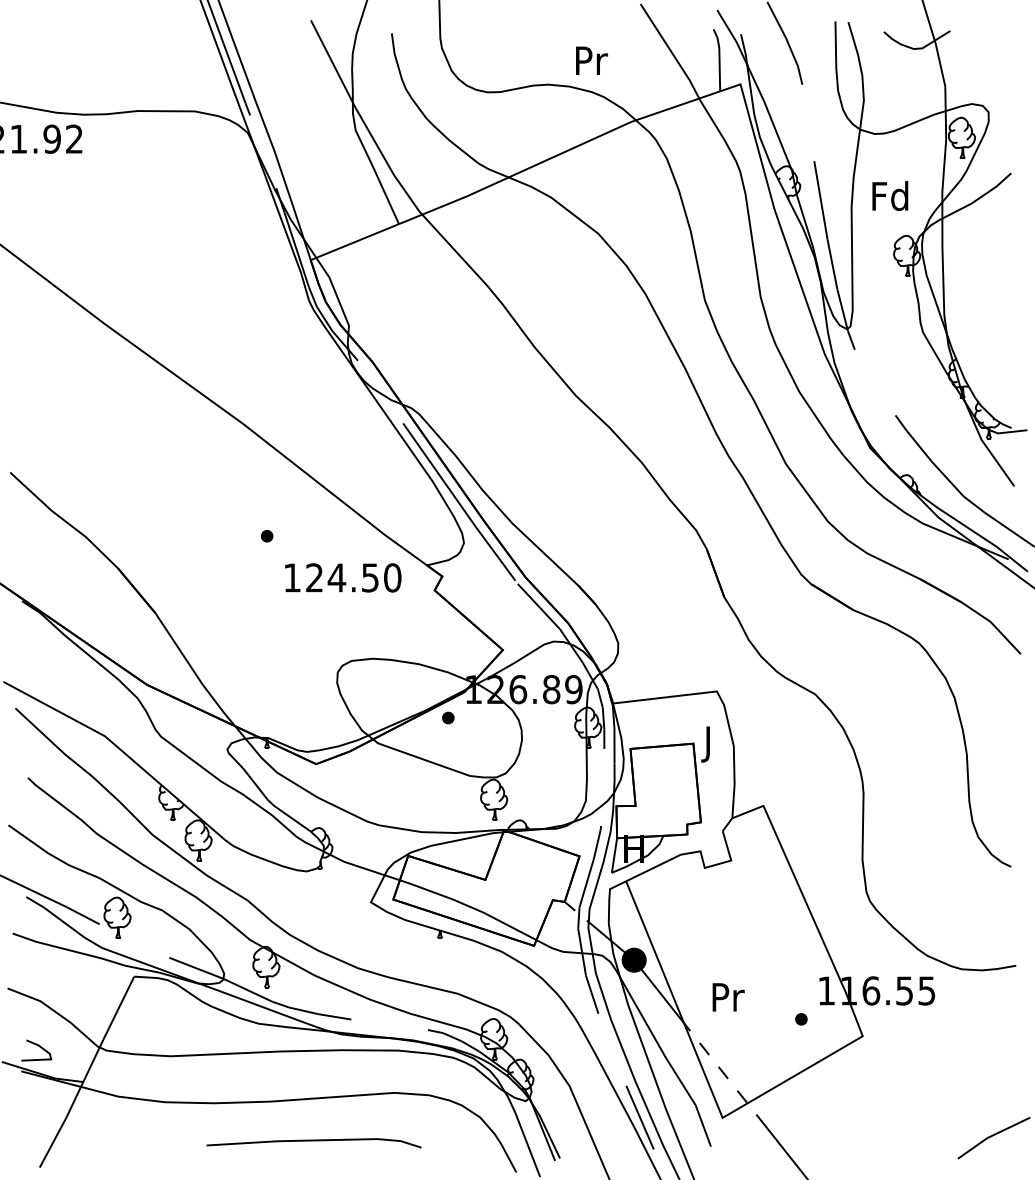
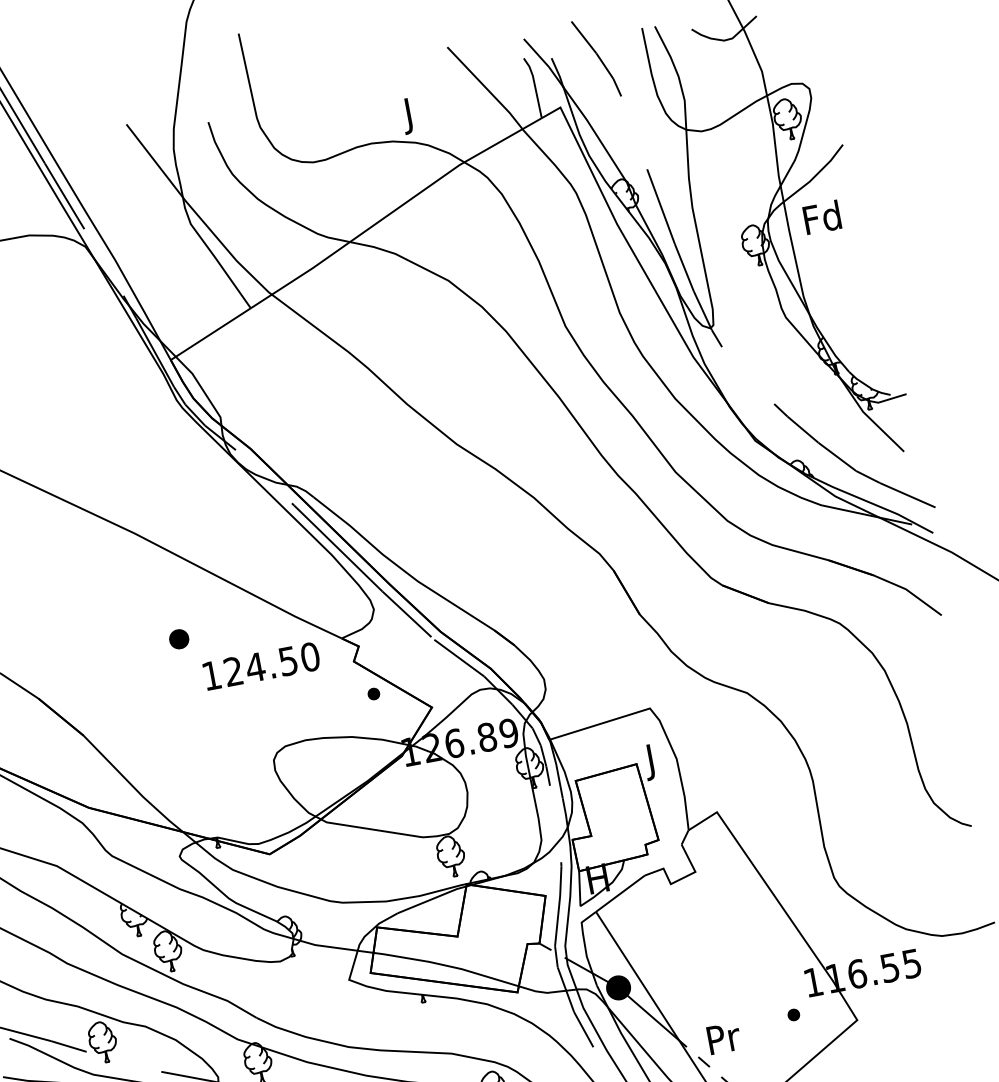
text: (591, 64) -> (410, 115), Pr -> J
text: (890, 196) -> (822, 217), moved
part: (266, 536) -> (178, 639), size x1.6
part: (448, 717) -> (373, 693), moved
text: (728, 997) -> (724, 1038), moved

